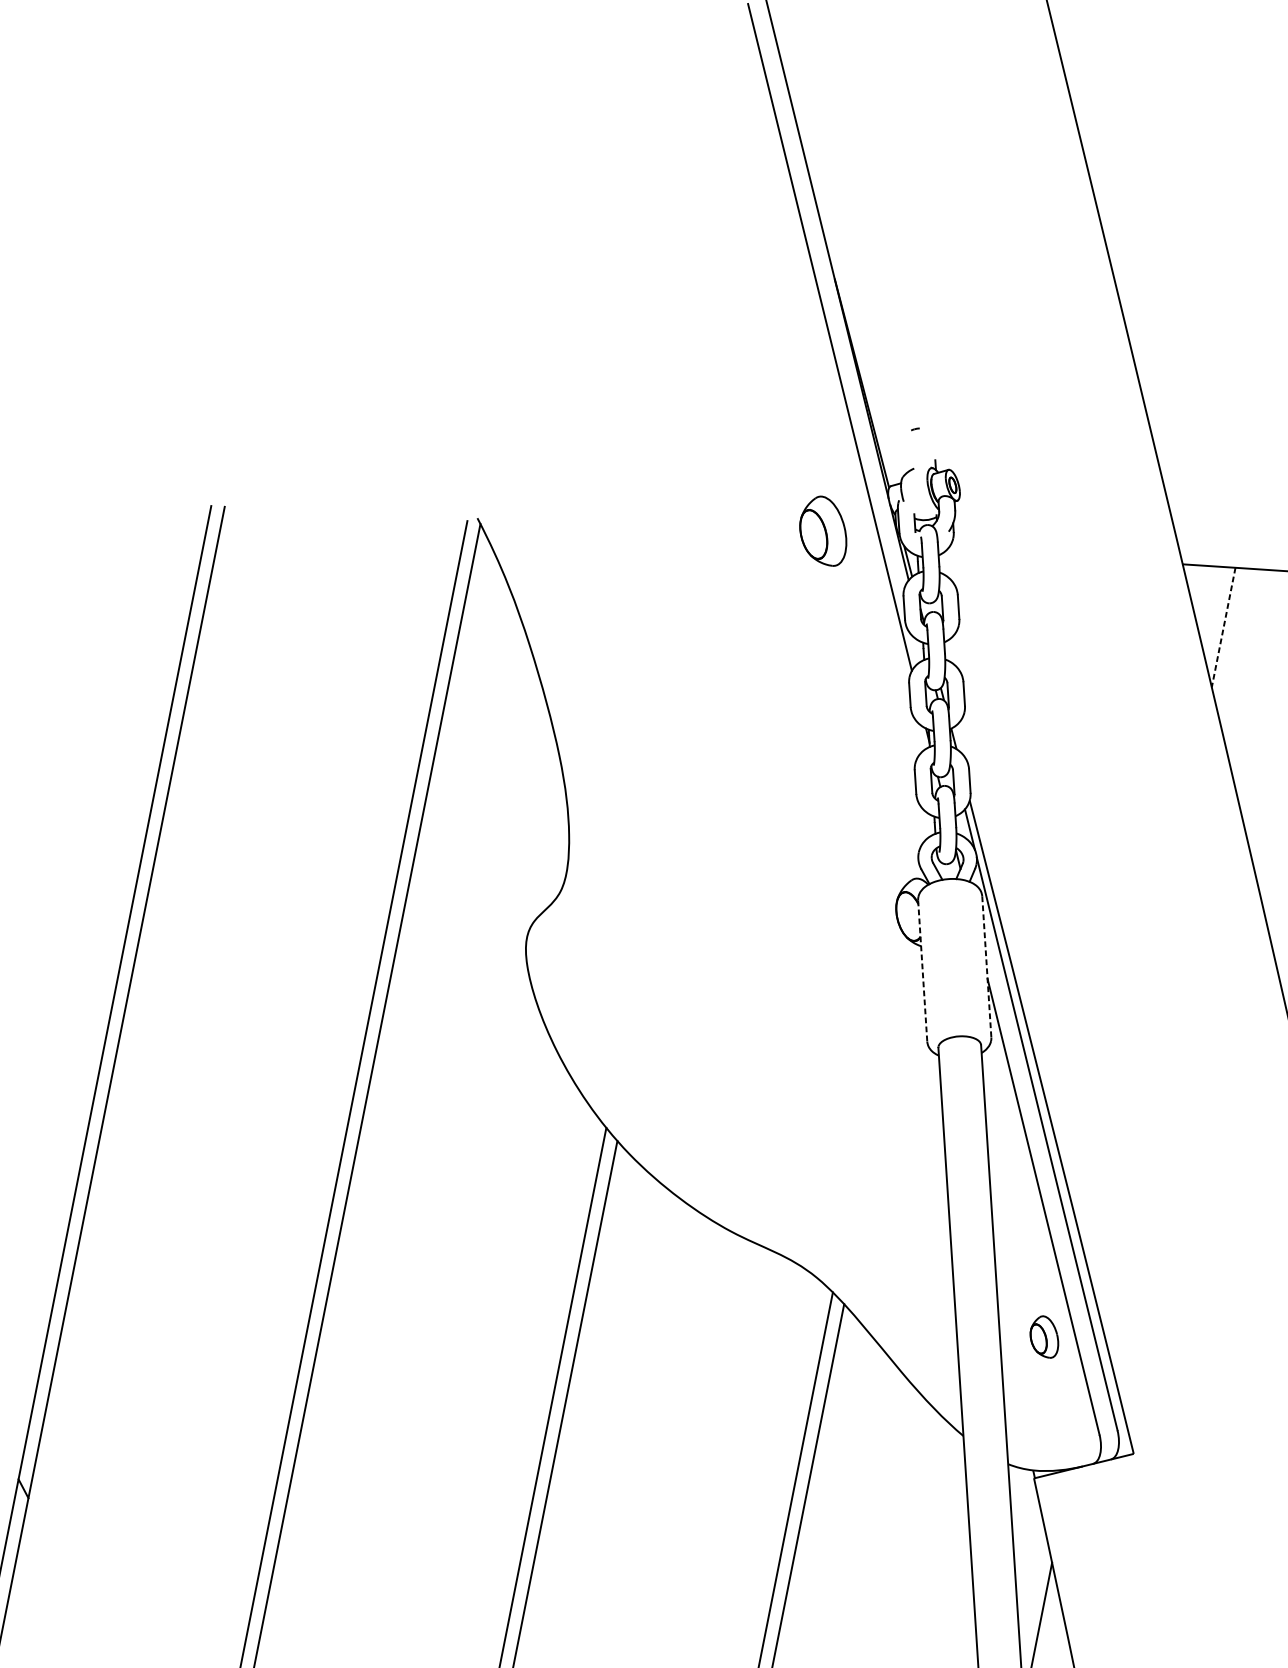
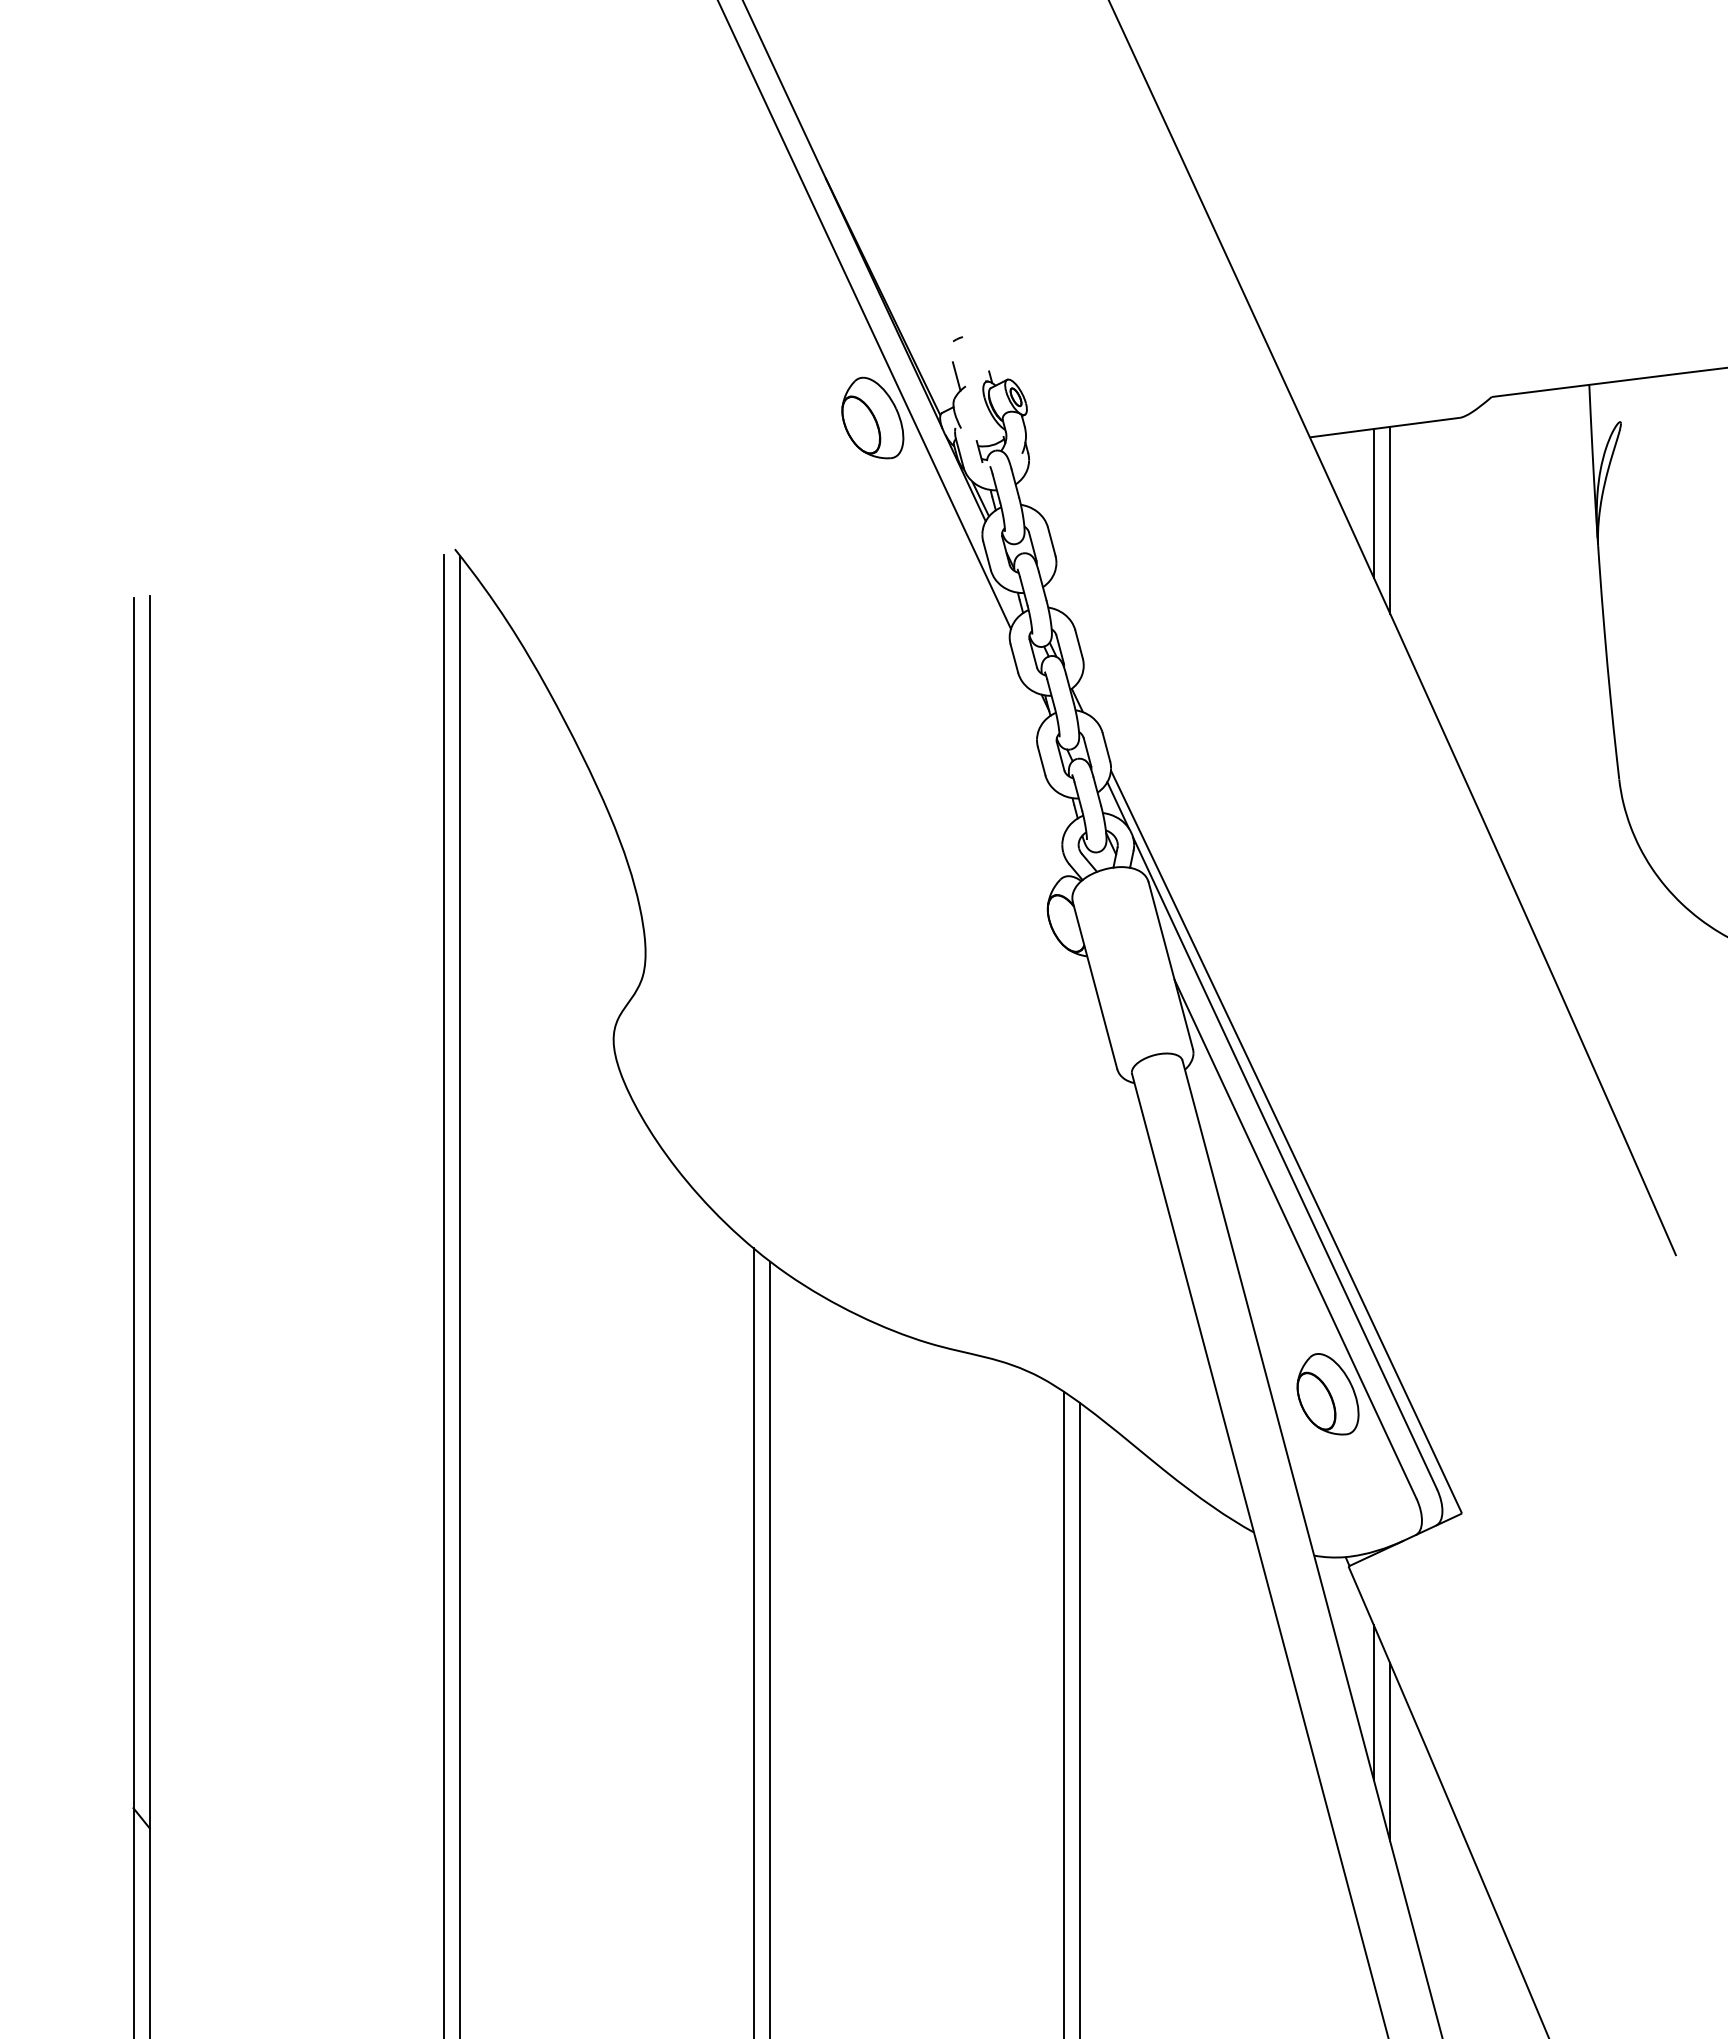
line: (908, 459) -> (956, 376), added
part: (824, 530) -> (872, 417), moved
line: (1223, 627) -> (1373, 503), dashed -> solid
line: (1234, 643) -> (1390, 519), added
line: (986, 967) -> (1170, 966), dashed -> solid
line: (922, 971) -> (1095, 986), dashed -> solid
part: (1044, 1336) -> (1327, 1394), size x1.67
line: (1032, 1591) -> (1373, 1702), added

